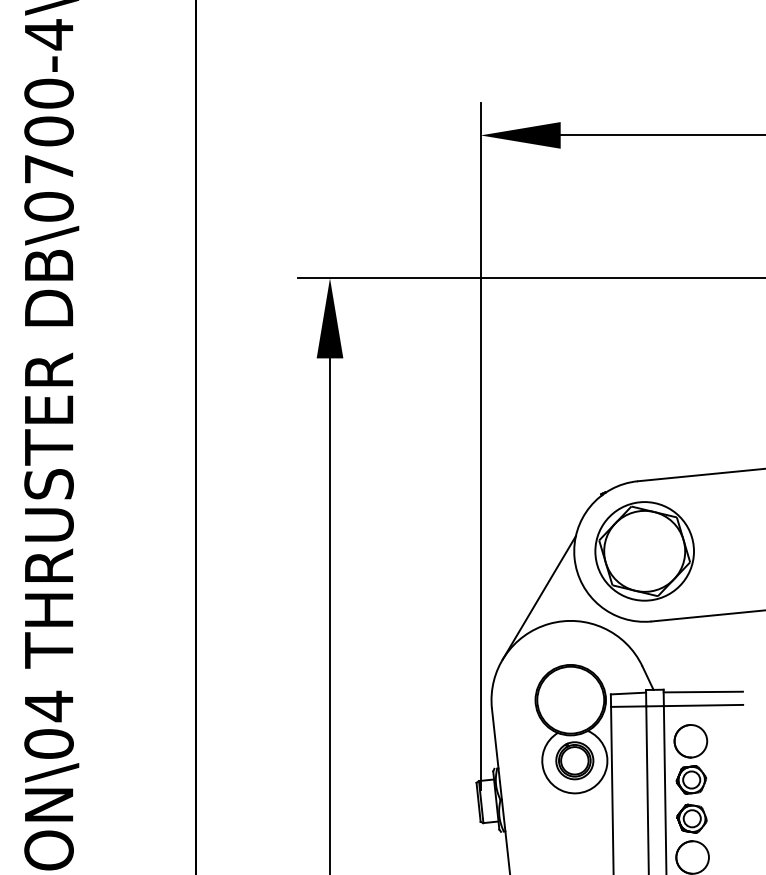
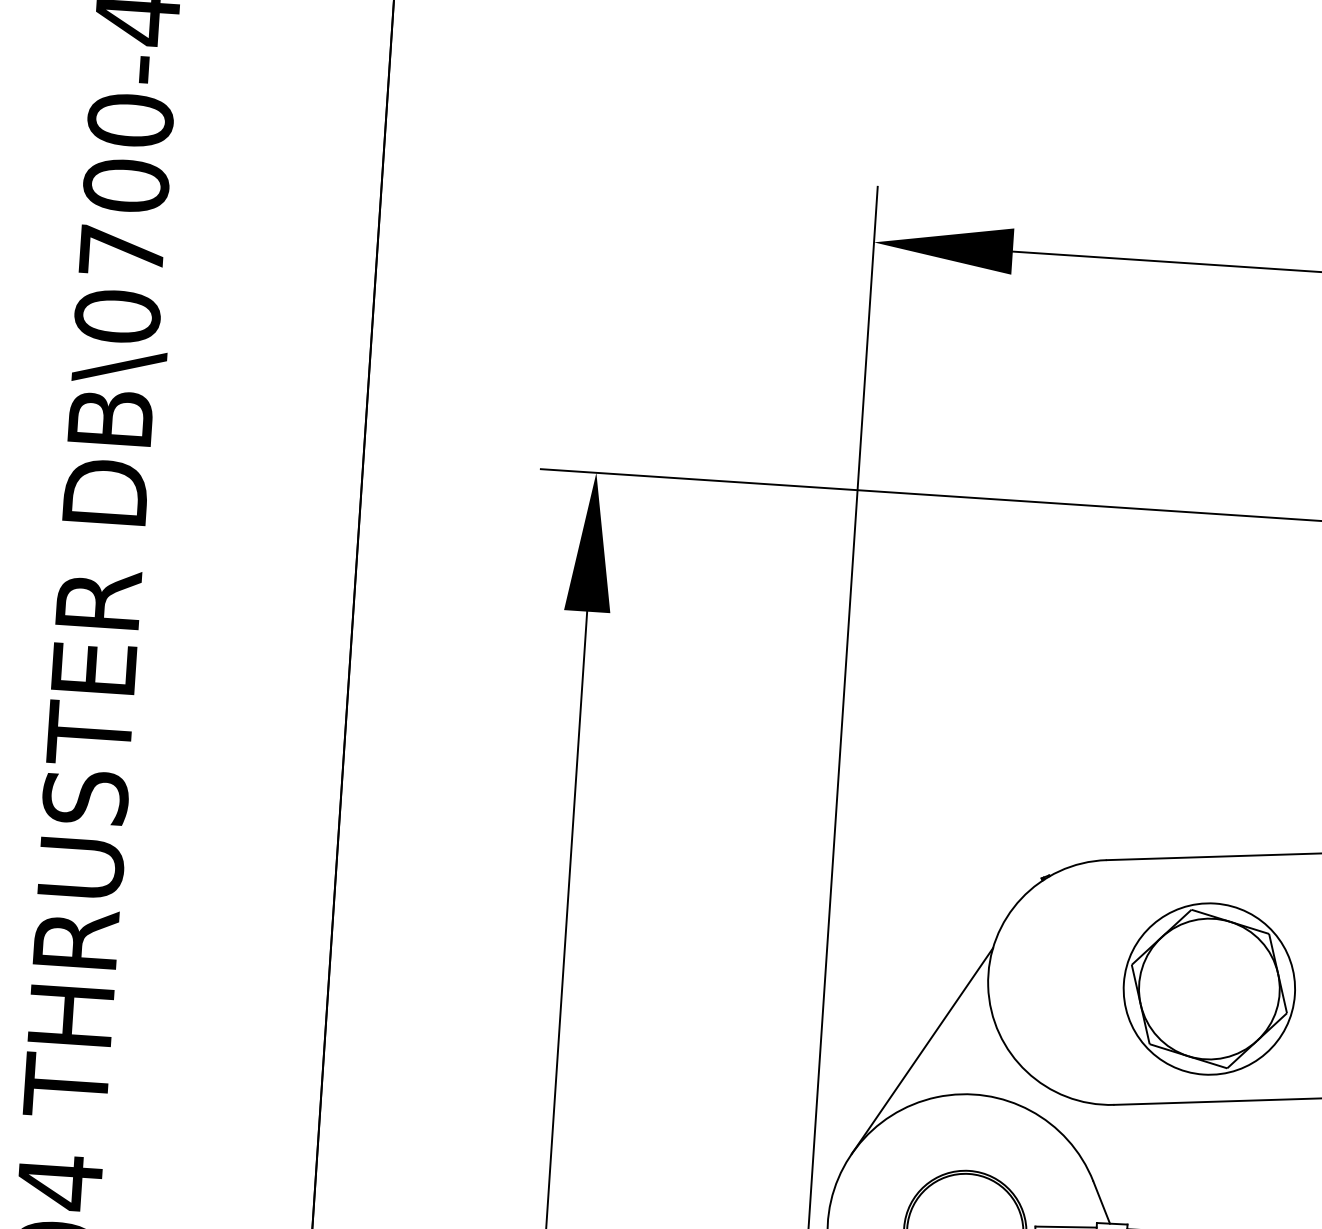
part: (644, 551) -> (1209, 989), moved

